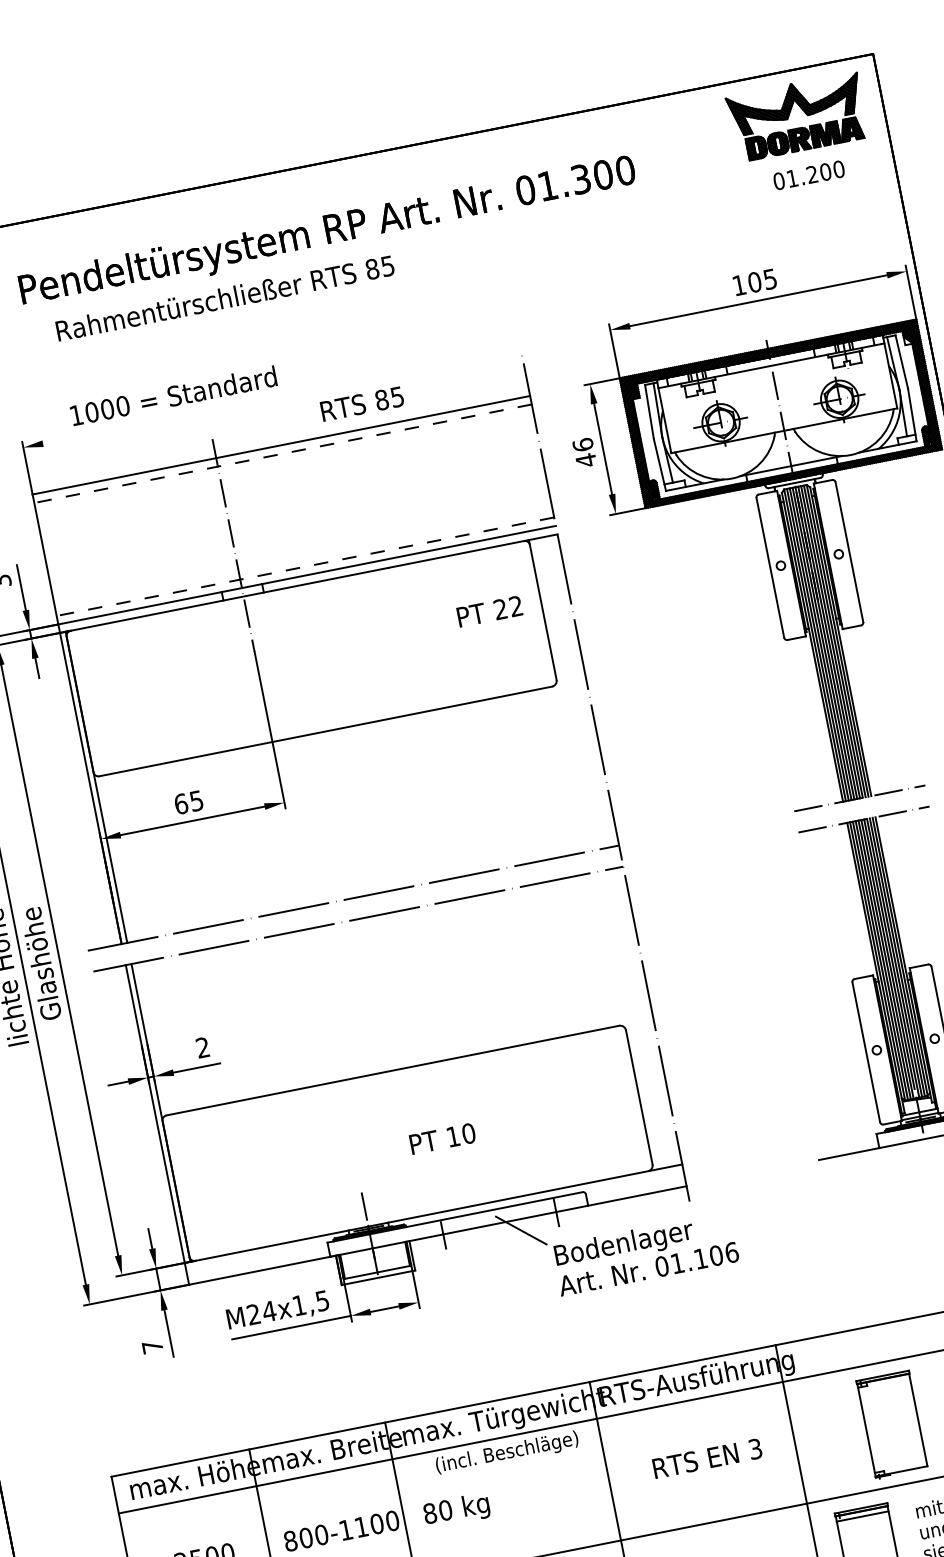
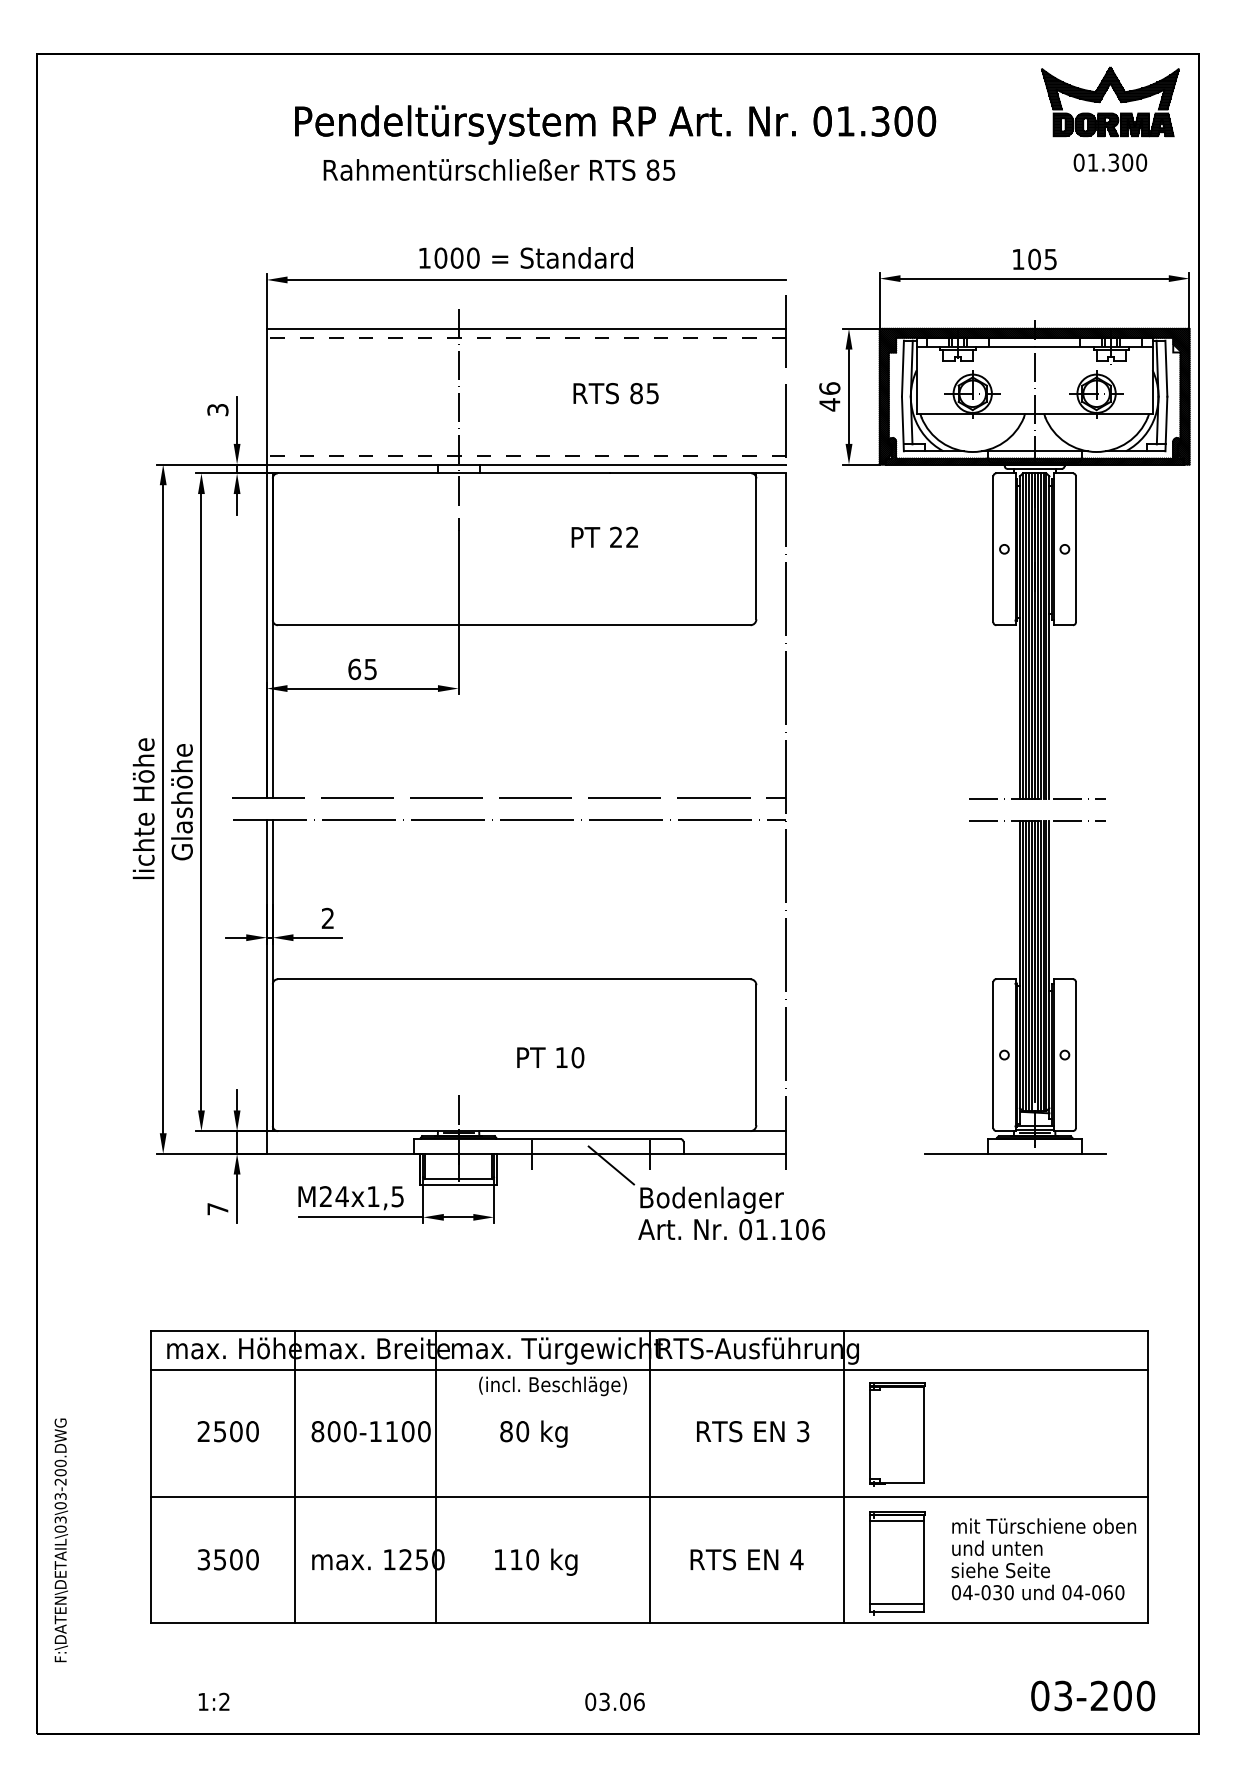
text: (812, 174) -> (1113, 162), 01.200 -> 01.300
text: (172, 395) -> (525, 257), moved
line: (281, 396) -> (536, 279), added
text: (361, 404) -> (615, 393), moved
text: (489, 610) -> (604, 536), moved
part: (892, 1424) -> (897, 1434), moved
text: (456, 1510) -> (533, 1433), moved

